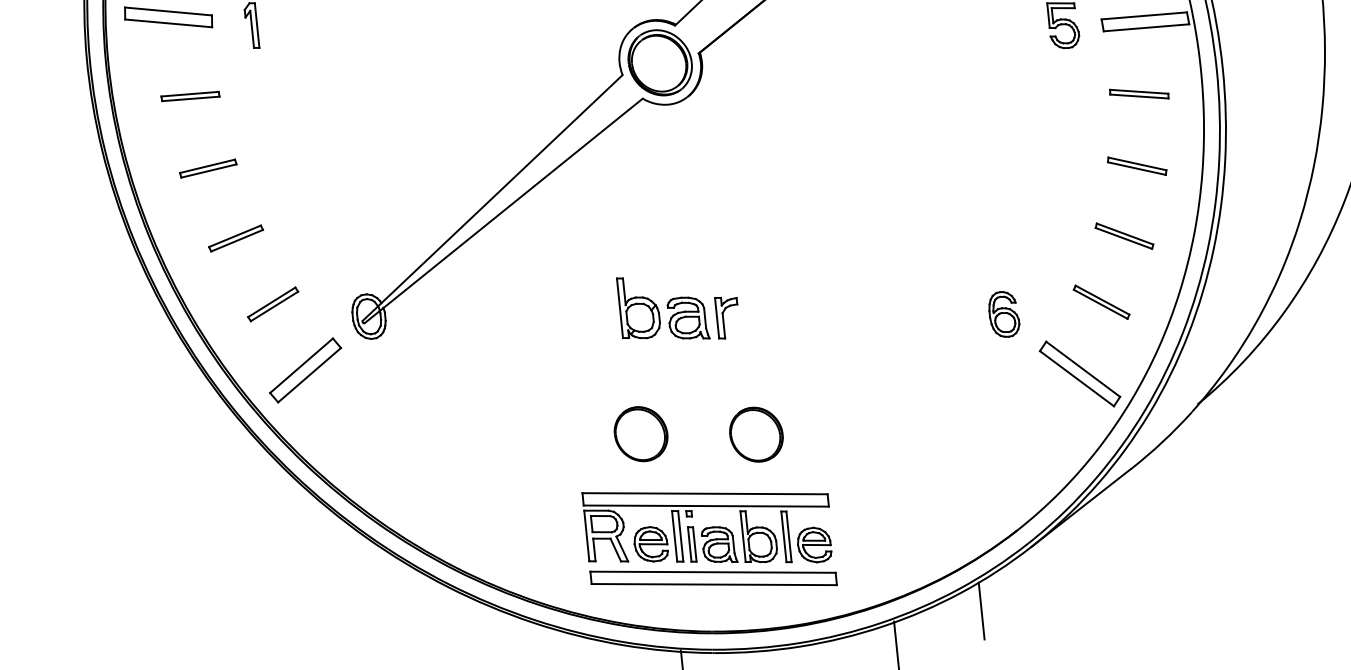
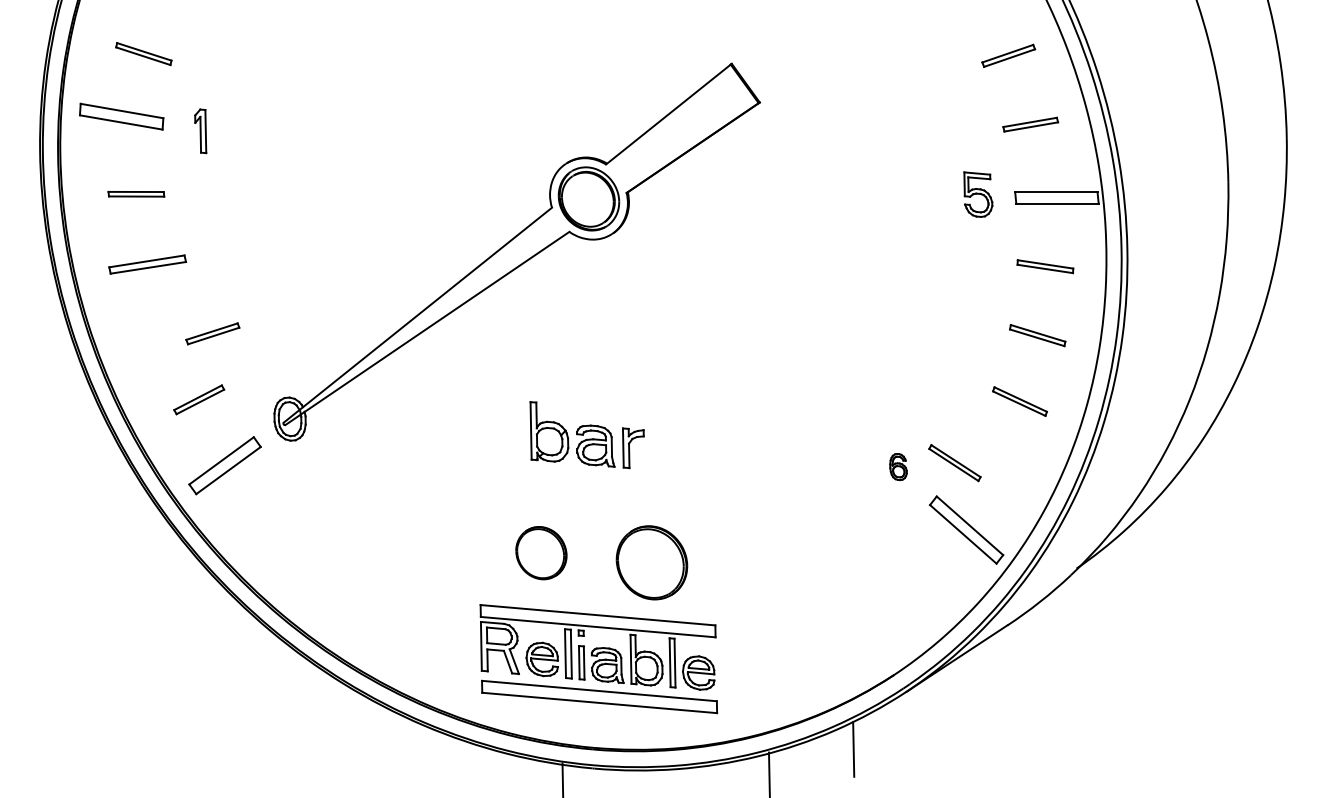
part: (207, 168) -> (147, 264), size x1.4
part: (235, 238) -> (212, 333), moved
part: (1101, 302) -> (954, 463), moved
part: (1004, 313) -> (898, 466), size x0.6
part: (756, 434) -> (651, 562), size x1.4

